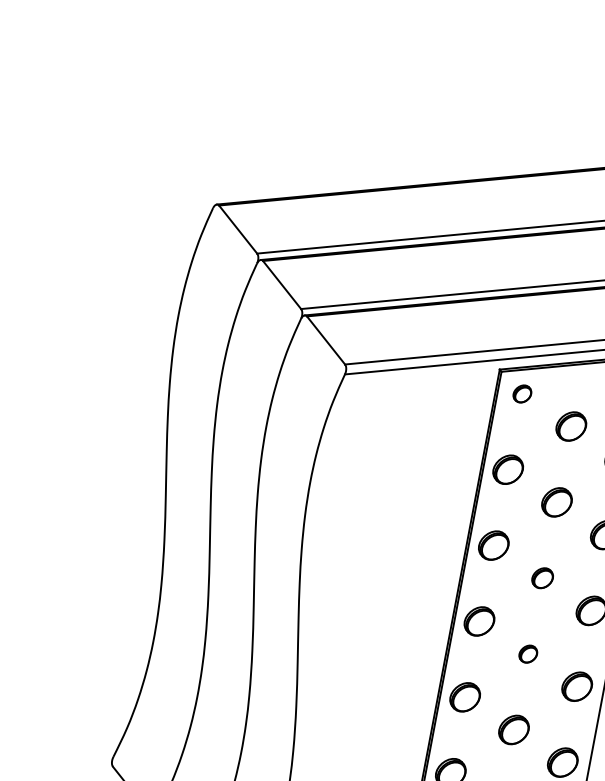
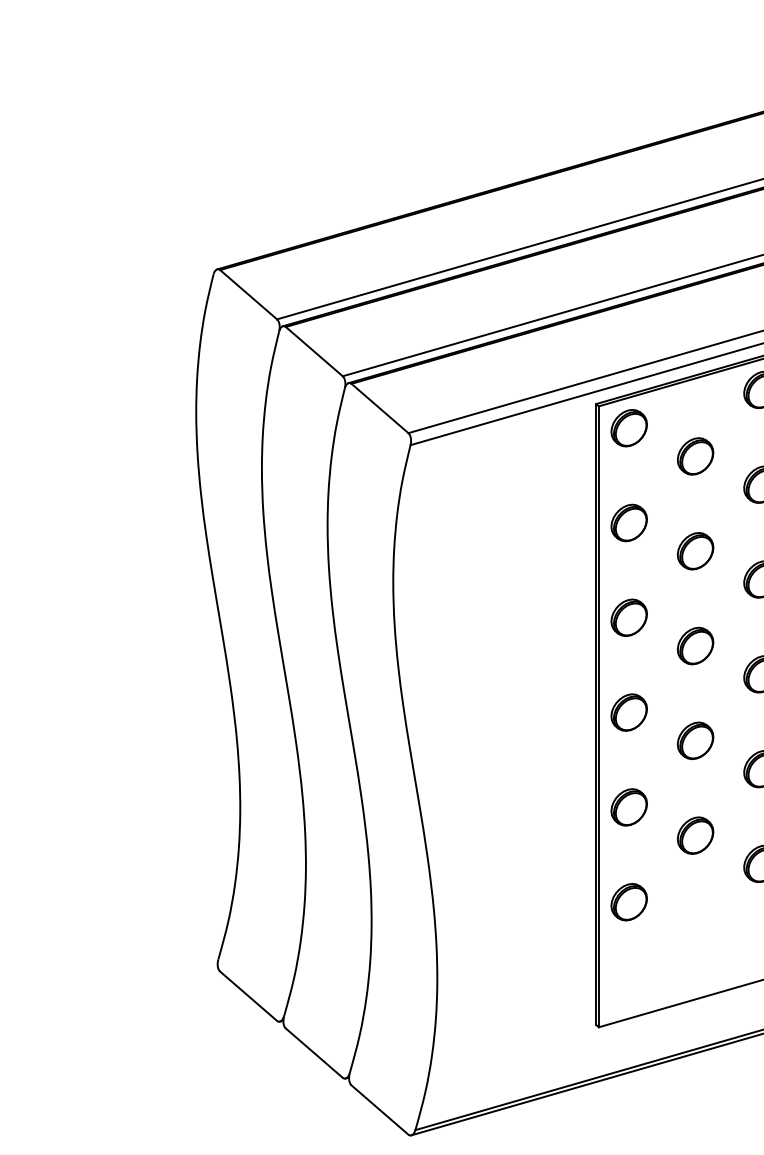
part: (521, 394) -> (628, 428), size x1.67
part: (542, 577) -> (695, 645), size x1.43
part: (528, 653) -> (695, 740), size x1.67

